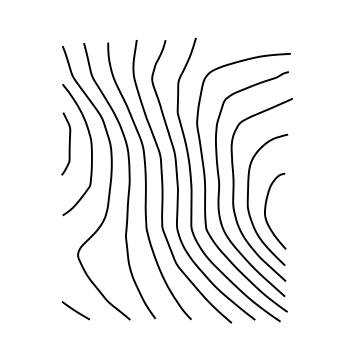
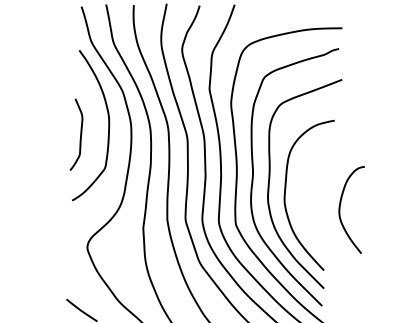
curve: (68, 143) -> (79, 134), moved
curve: (266, 208) -> (341, 205), moved

